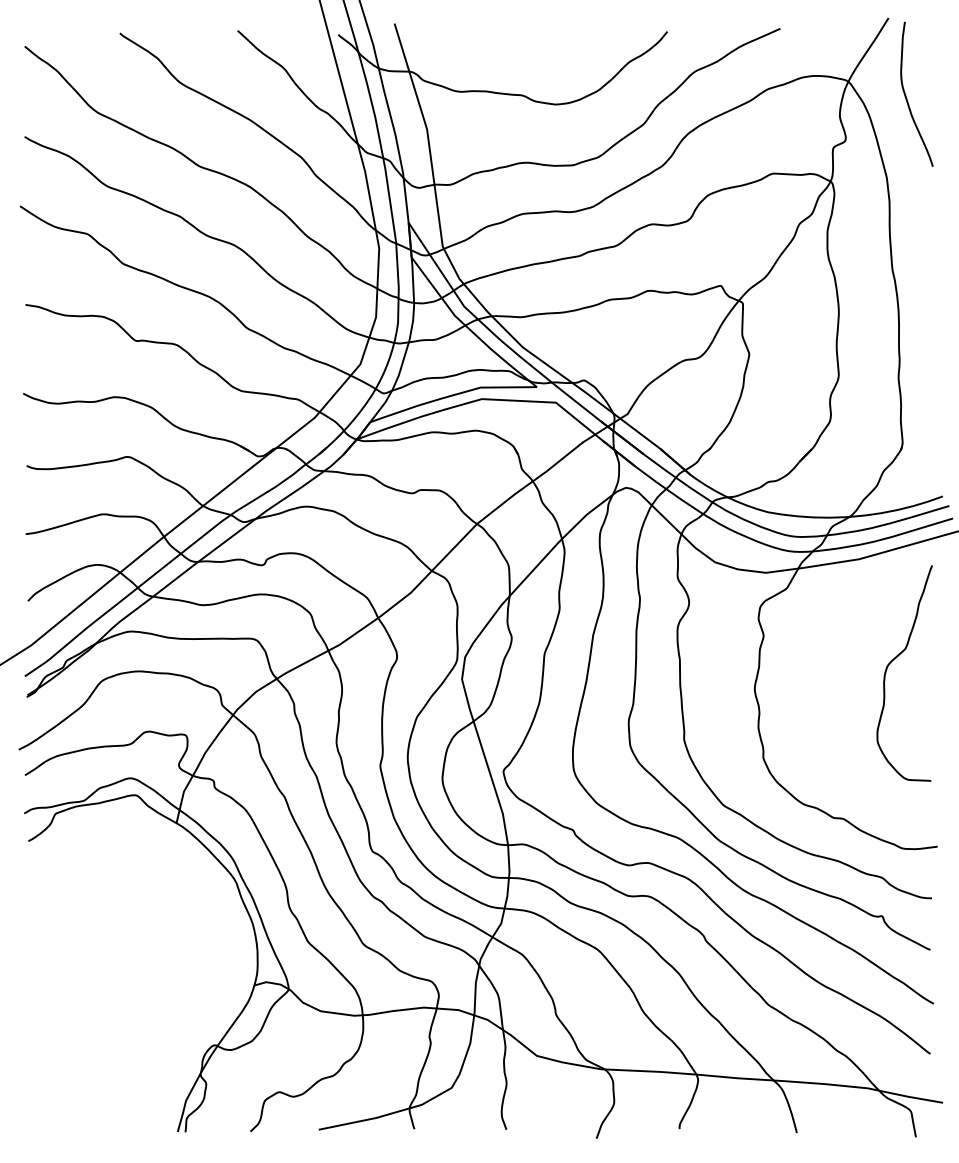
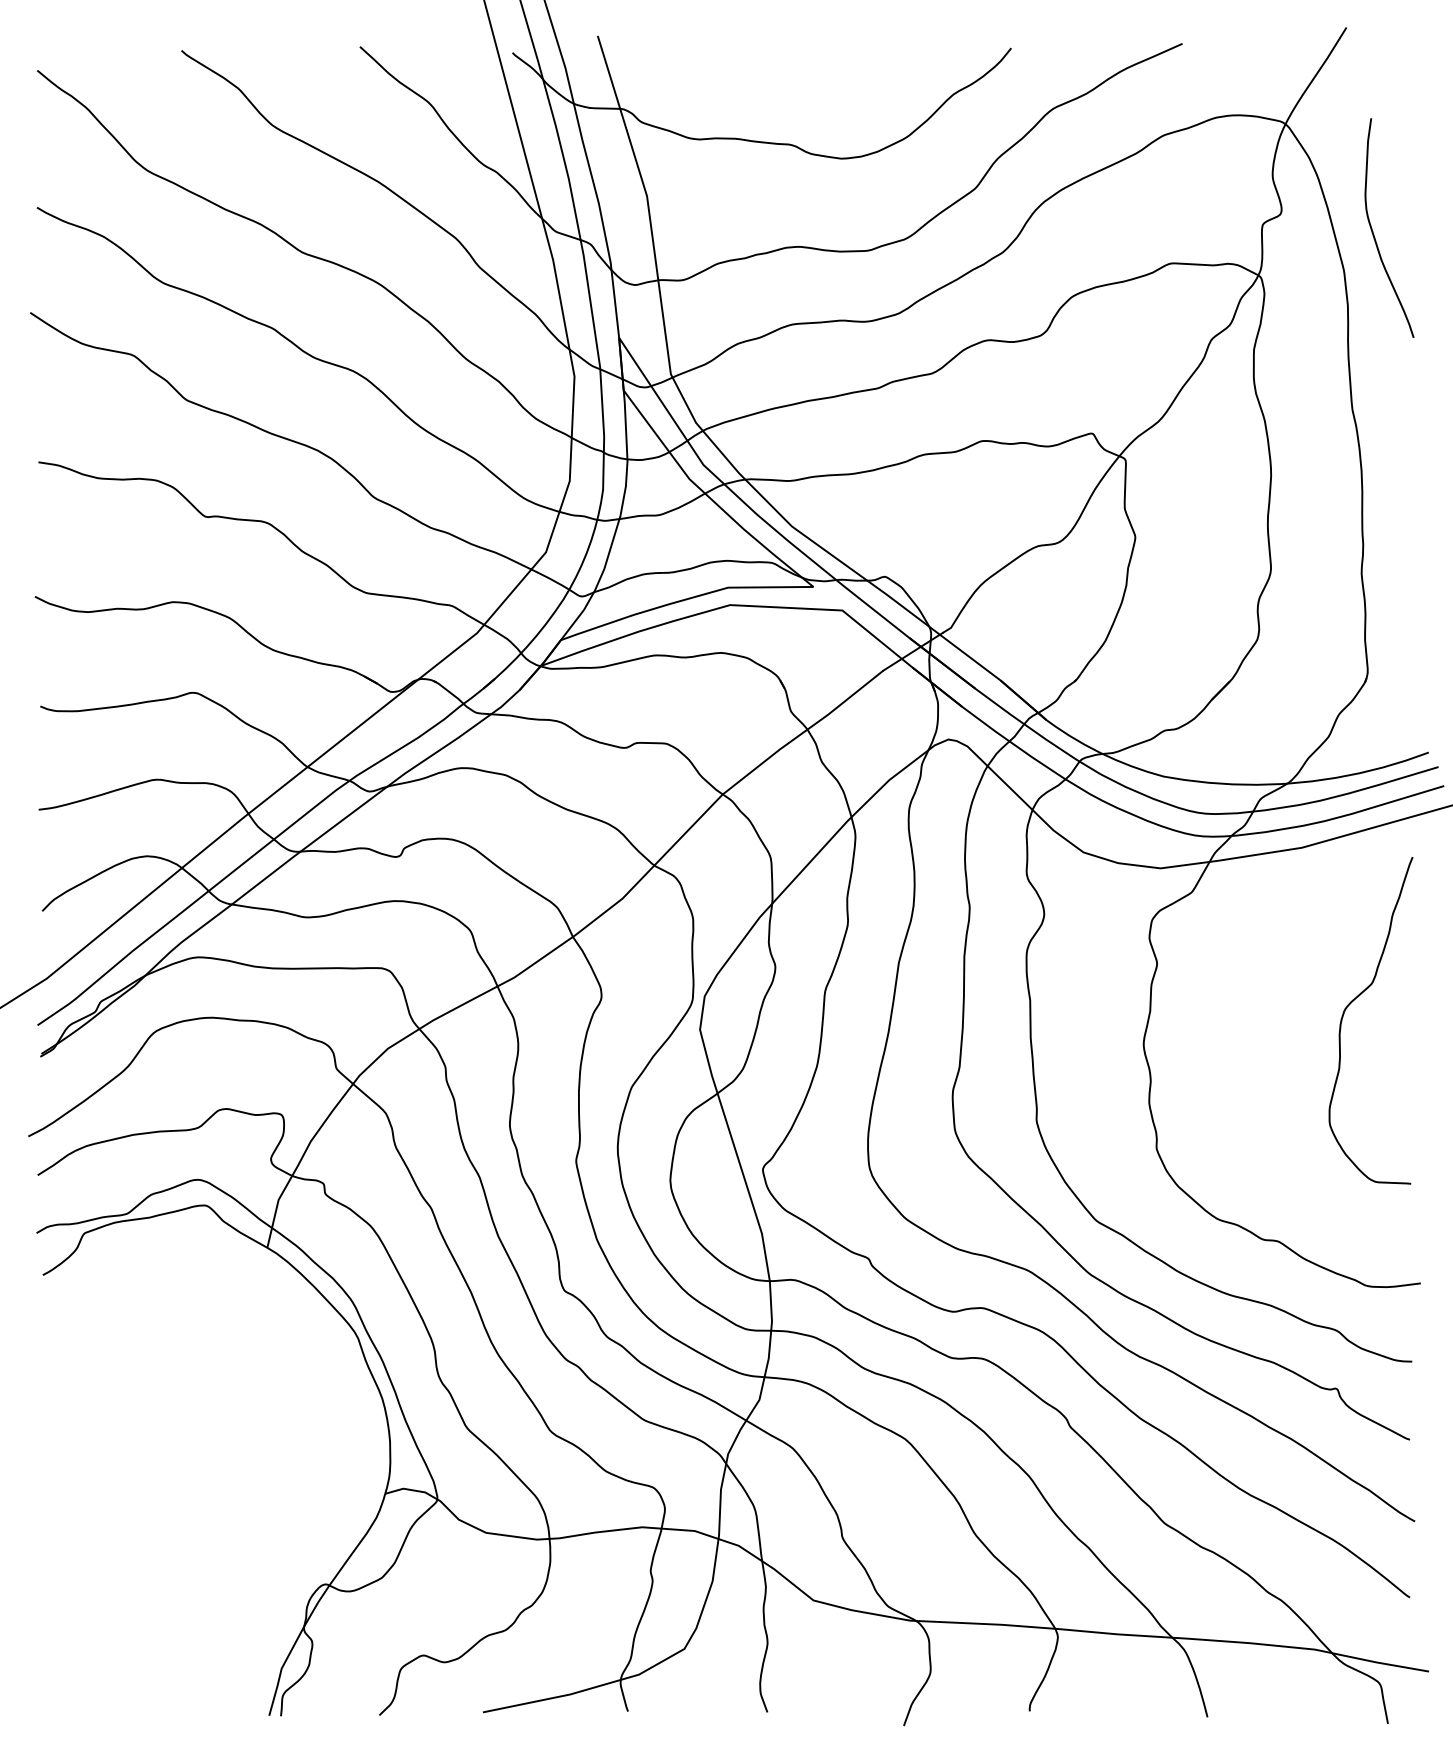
curve: (906, 95) -> (1373, 229), moved

